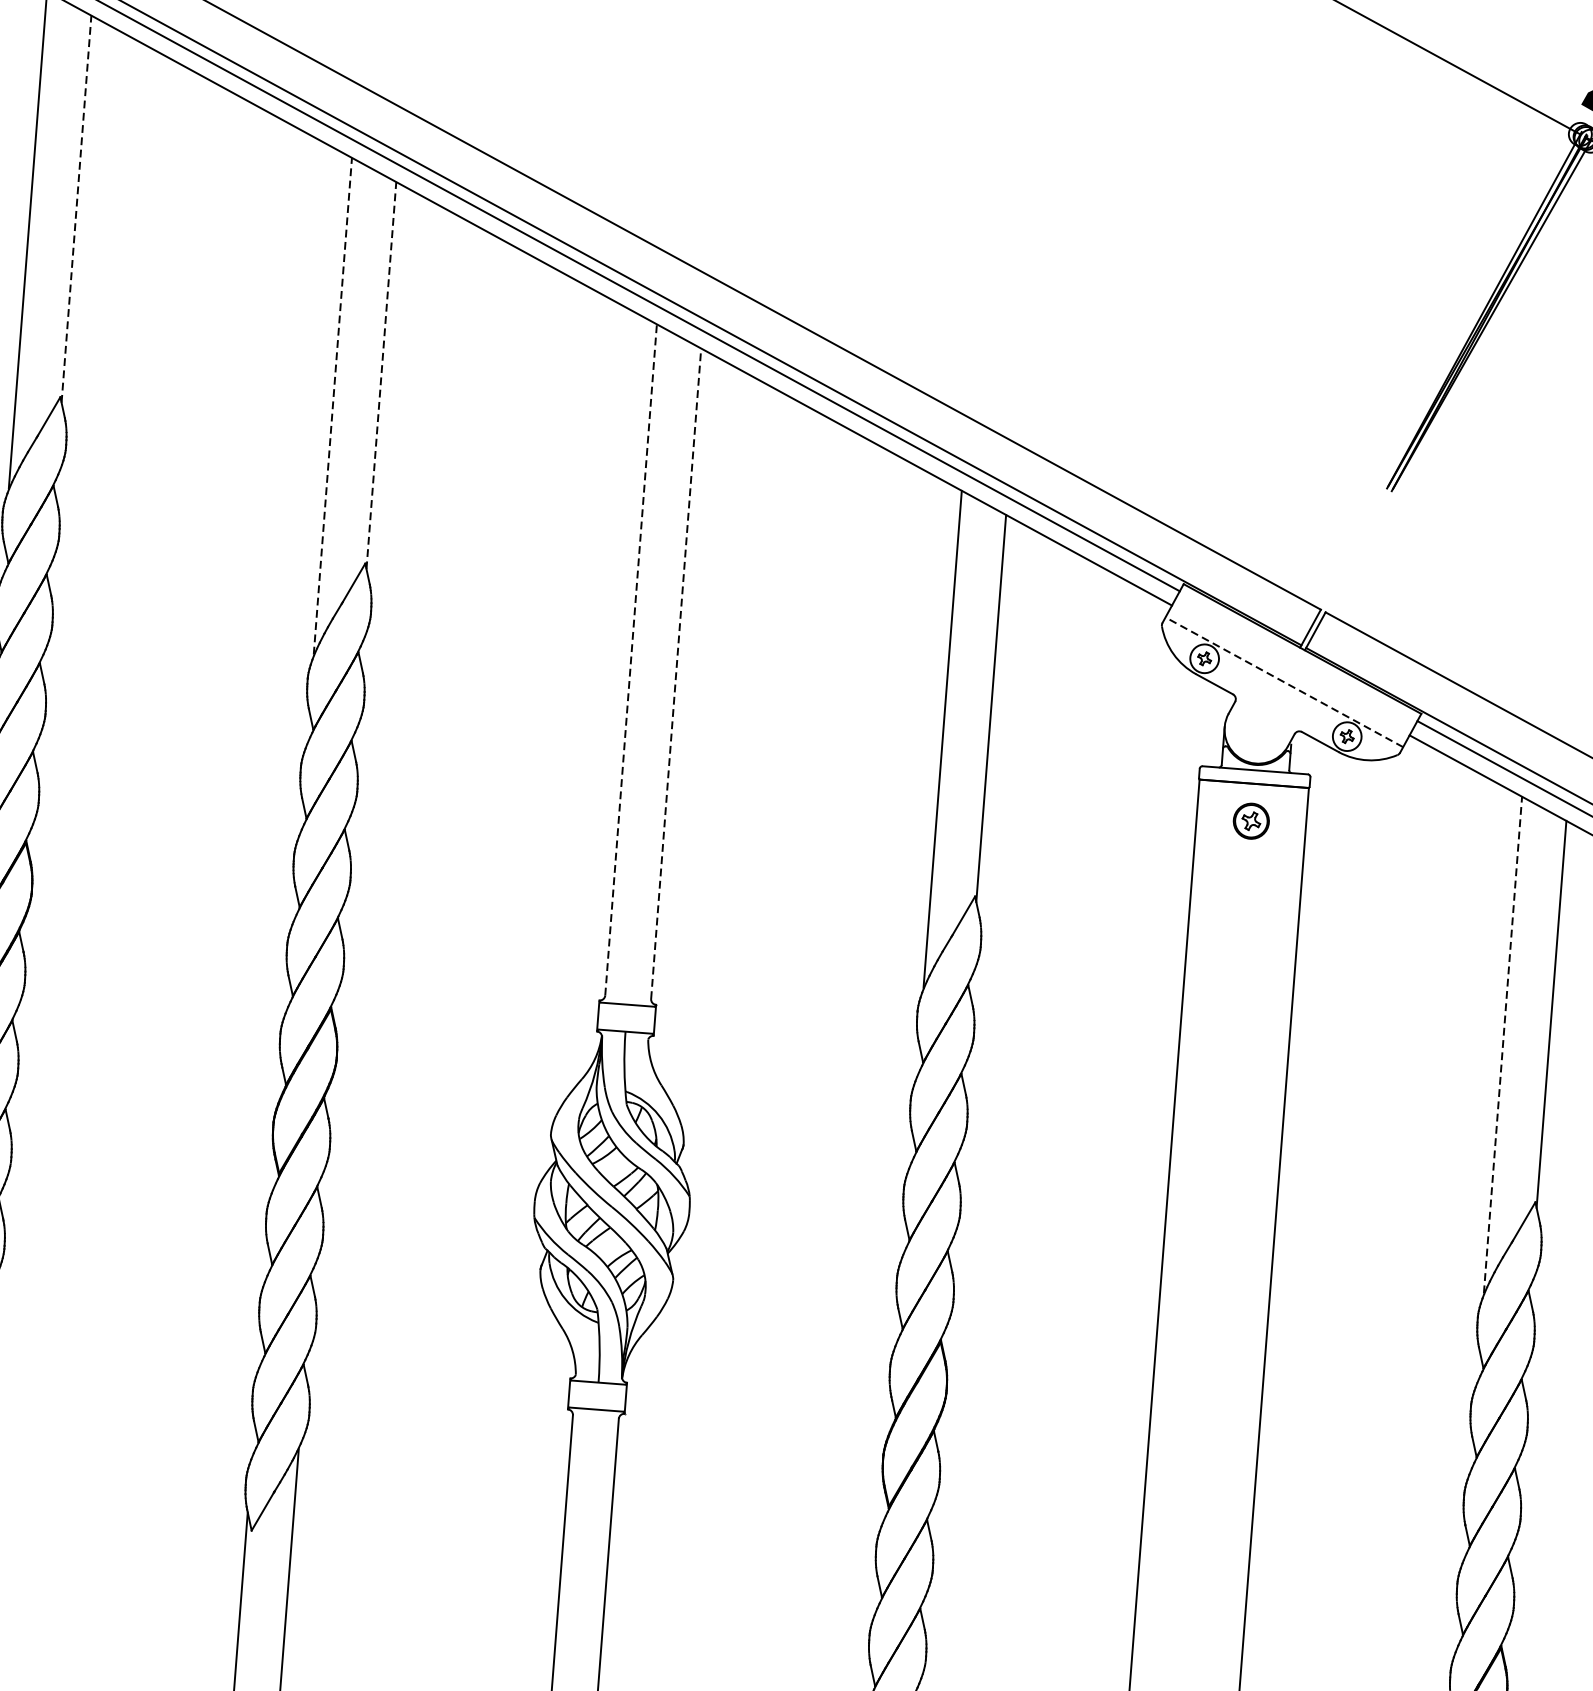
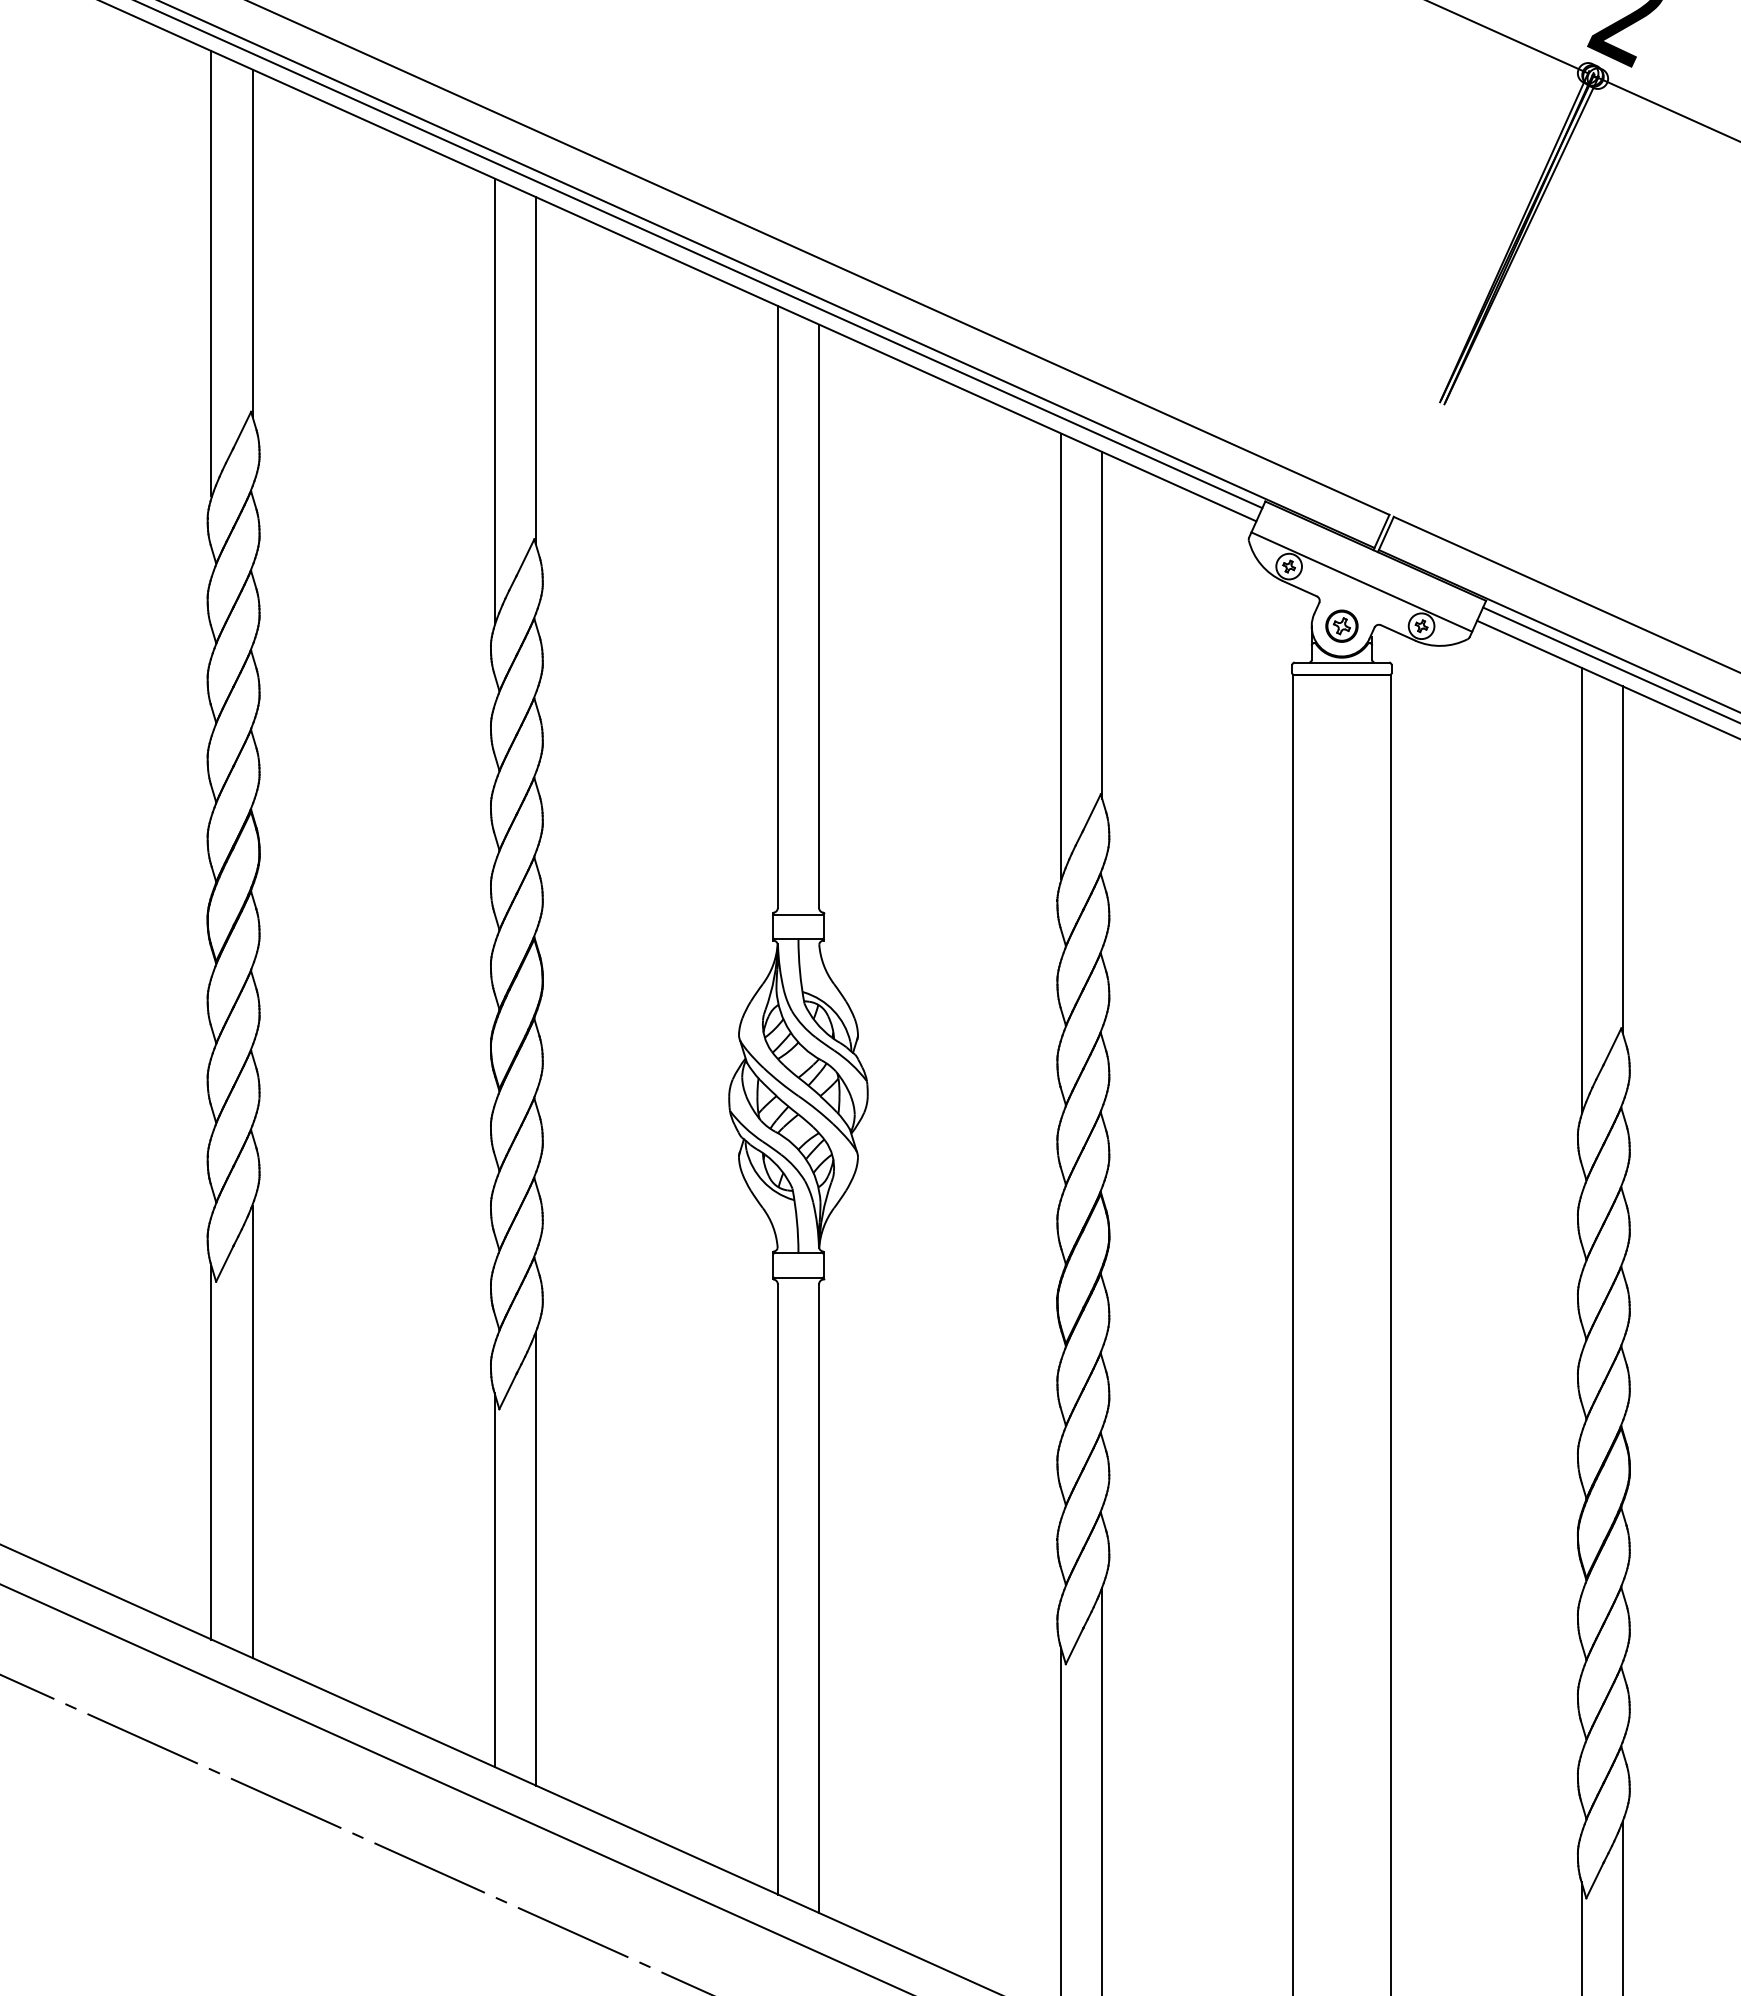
line: (76, 209) -> (252, 243), dashed -> solid
line: (381, 375) -> (535, 370), dashed -> solid
line: (332, 406) -> (494, 401), dashed -> solid
line: (630, 660) -> (777, 607), dashed -> solid
line: (676, 674) -> (819, 616), dashed -> solid
line: (1284, 681) -> (1361, 581), dashed -> solid
part: (1250, 820) -> (1341, 625), moved
line: (1502, 1045) -> (1581, 890), dashed -> solid

